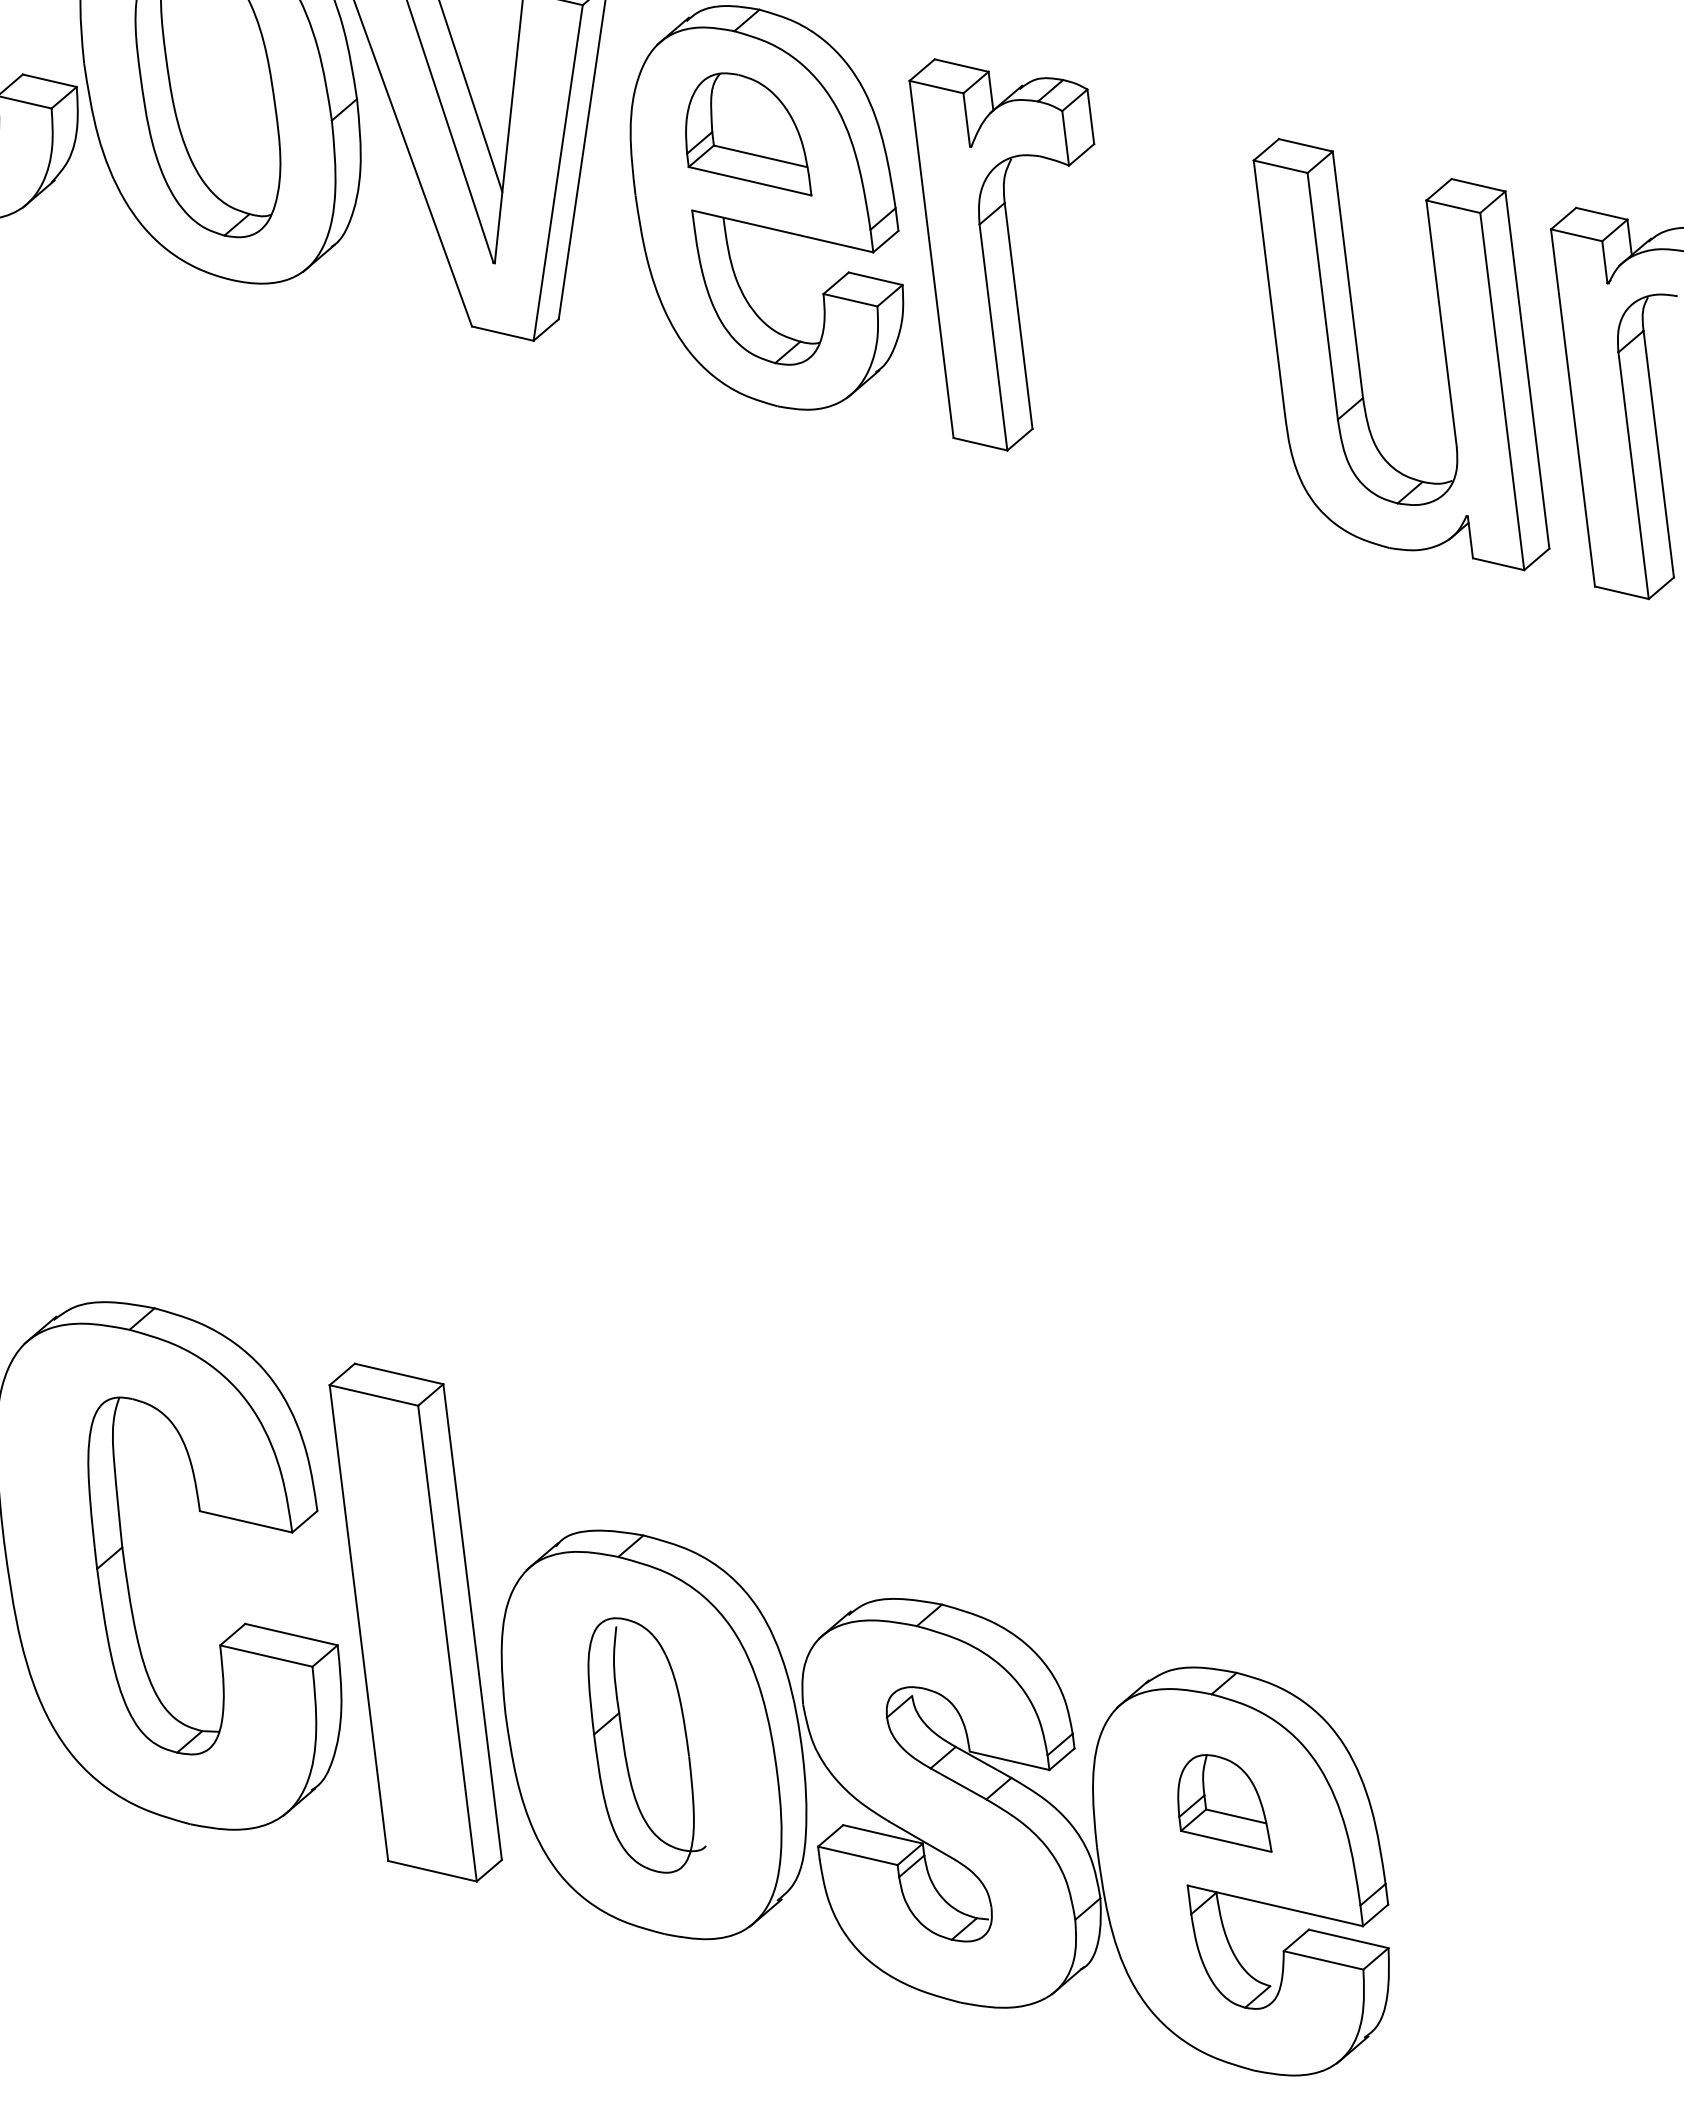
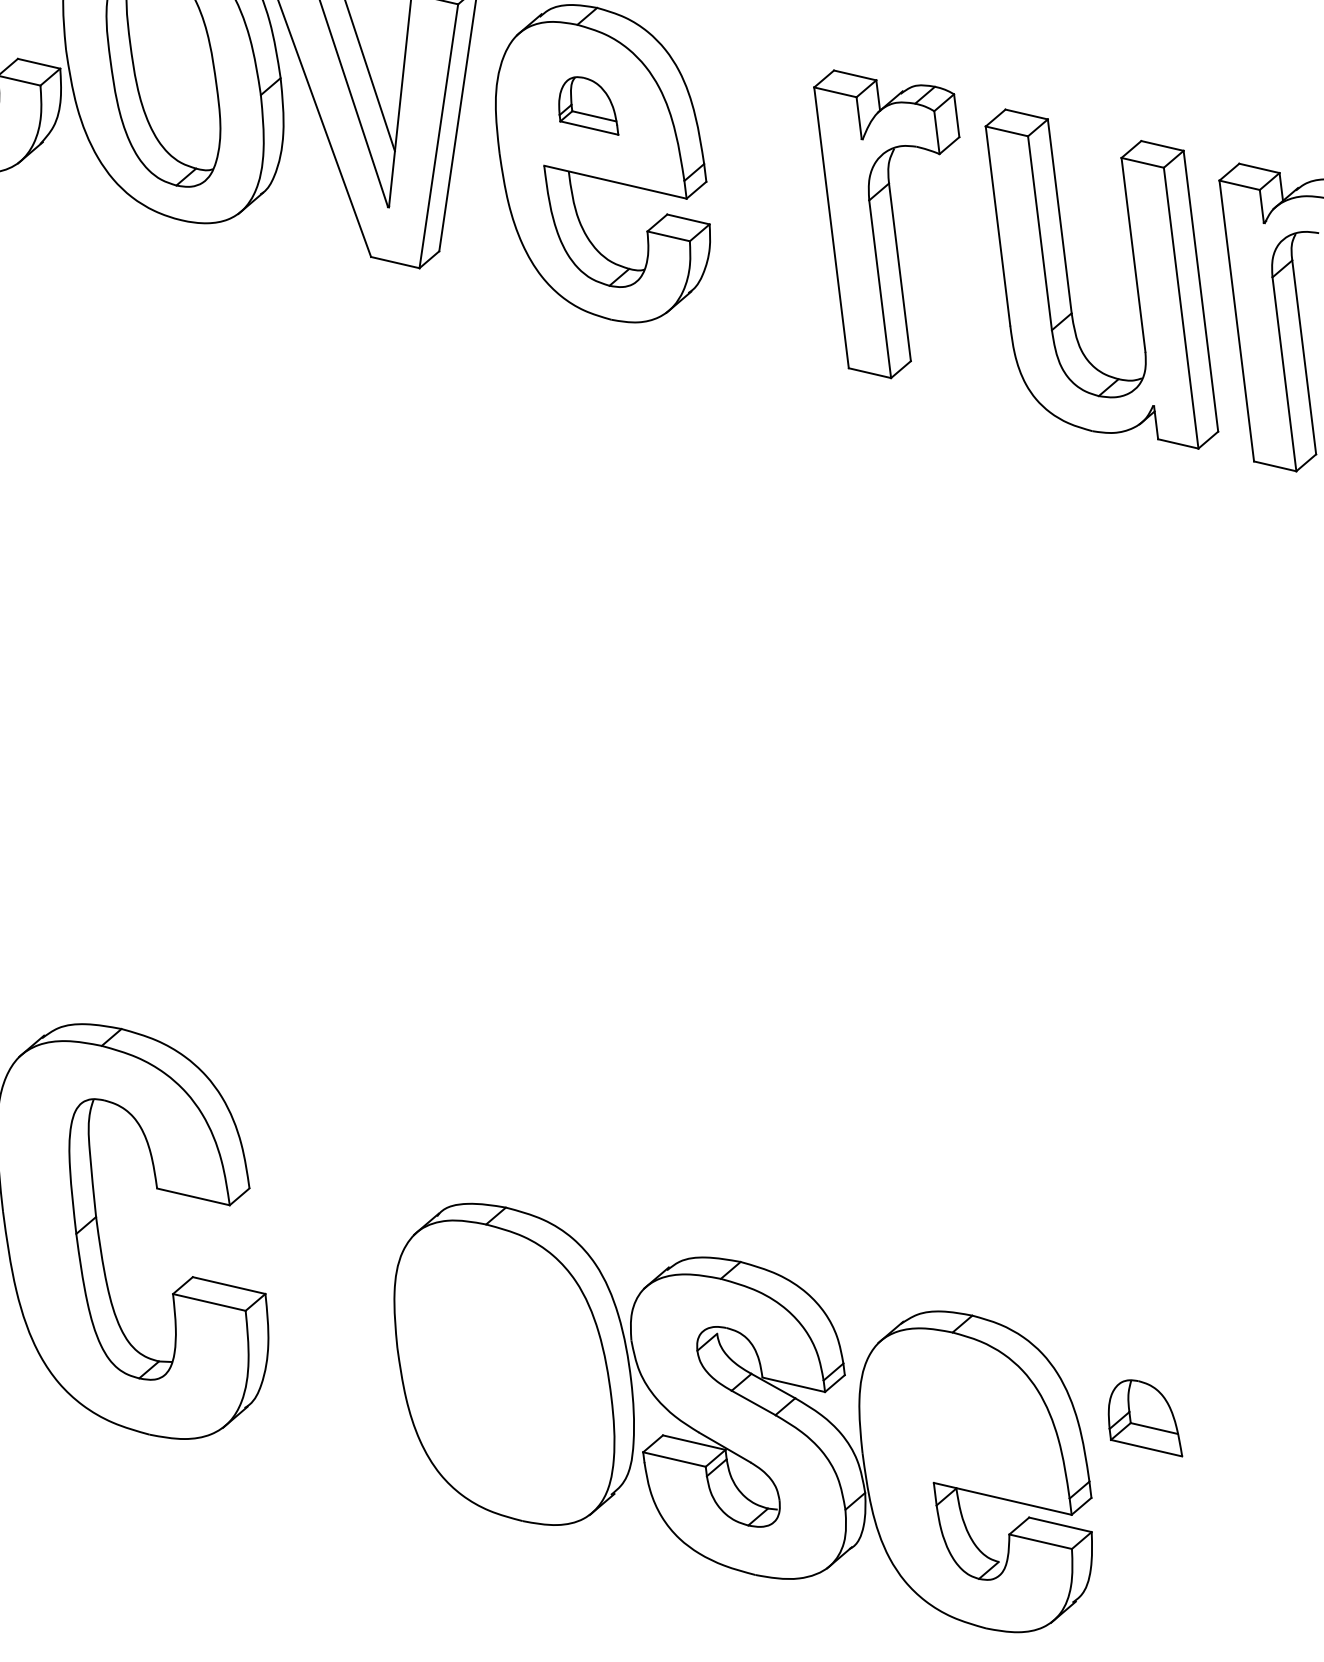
part: (748, 134) -> (588, 106), size x0.6
part: (1001, 254) -> (886, 223), moved
part: (415, 1622) -> (326, 1276), removed
part: (646, 1745) -> (508, 1372), removed
part: (1224, 1803) -> (1145, 1418), moved

